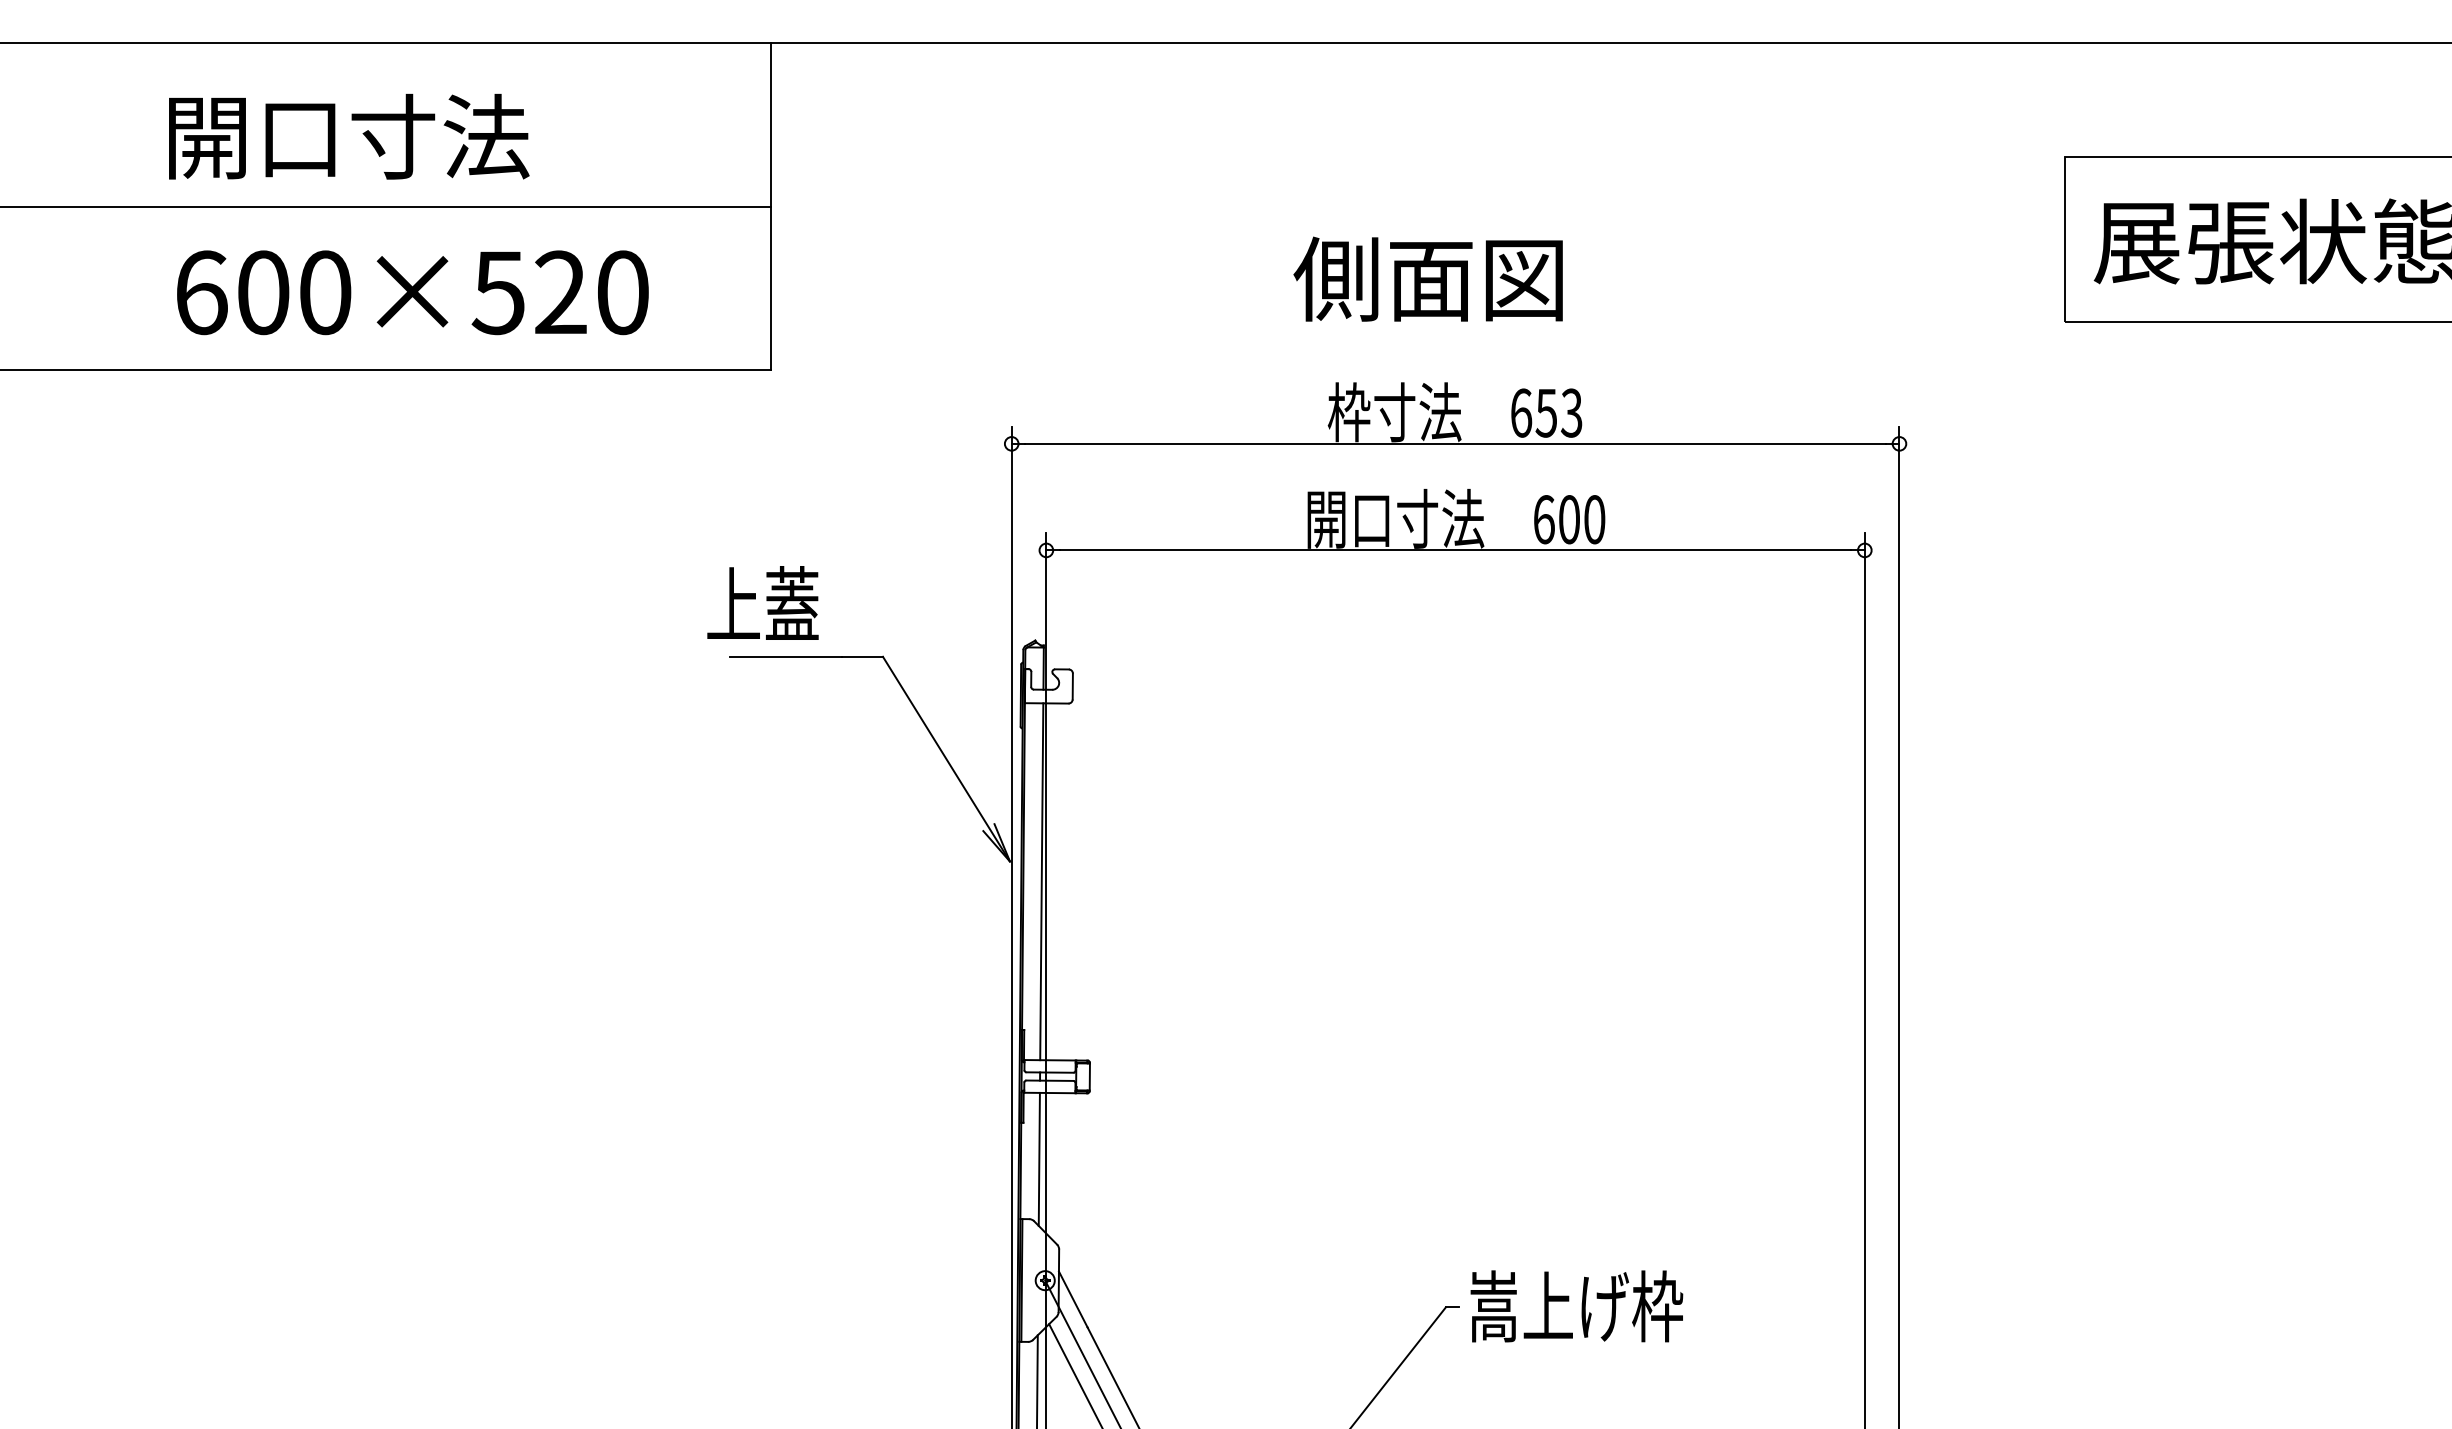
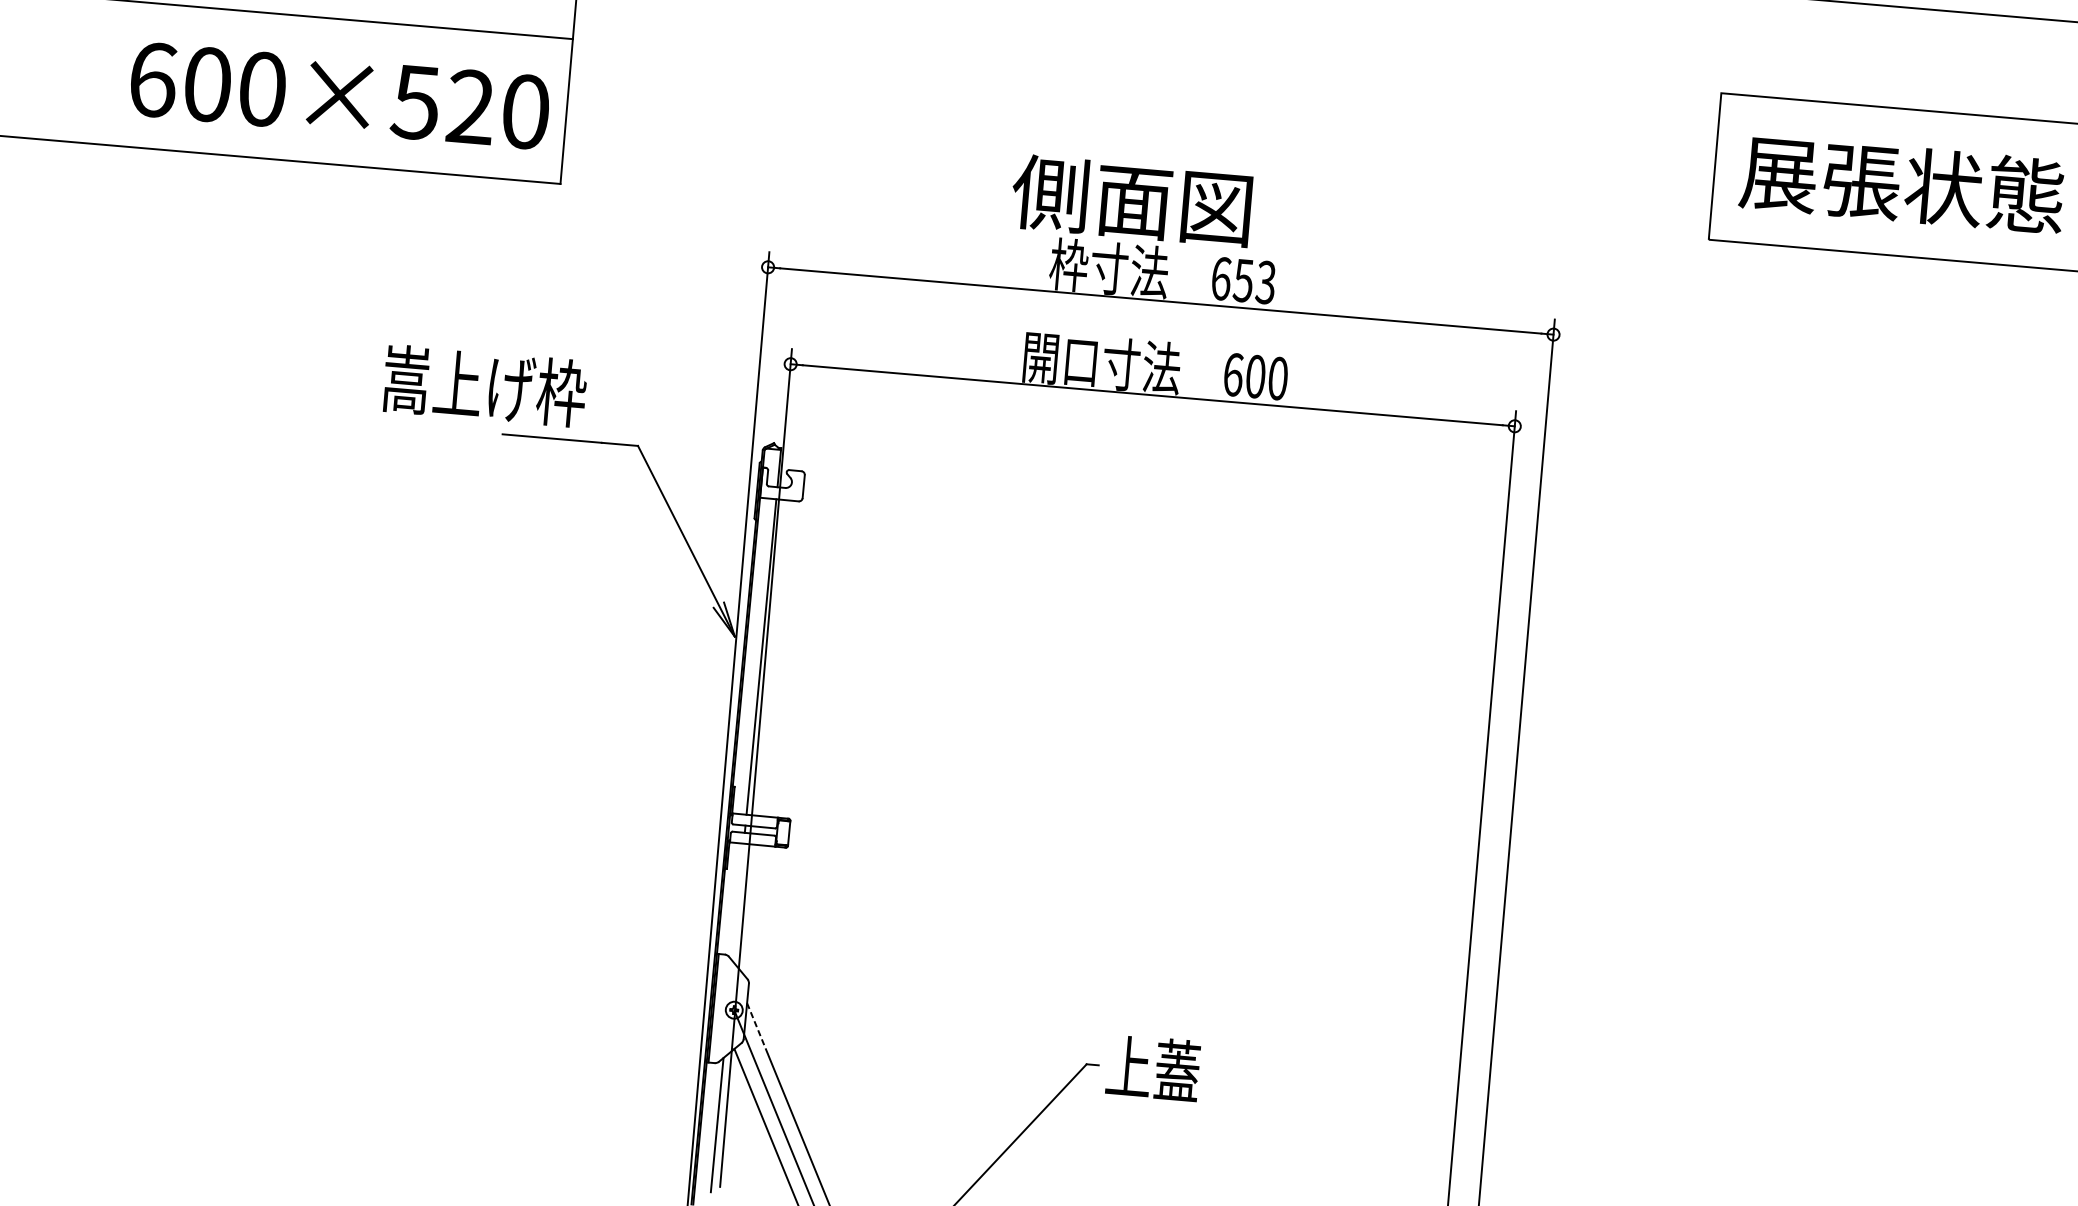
text: (1427, 278) -> (1131, 200), moved
text: (412, 292) -> (339, 95), moved
text: (705, 604) -> (484, 386), 上蓋 -> 嵩上げ枠
line: (1038, 1158) -> (737, 901), removed
line: (1073, 1299) -> (757, 1029), solid -> dashed
text: (1576, 1306) -> (1202, 1073), 嵩上げ枠 -> 上蓋

